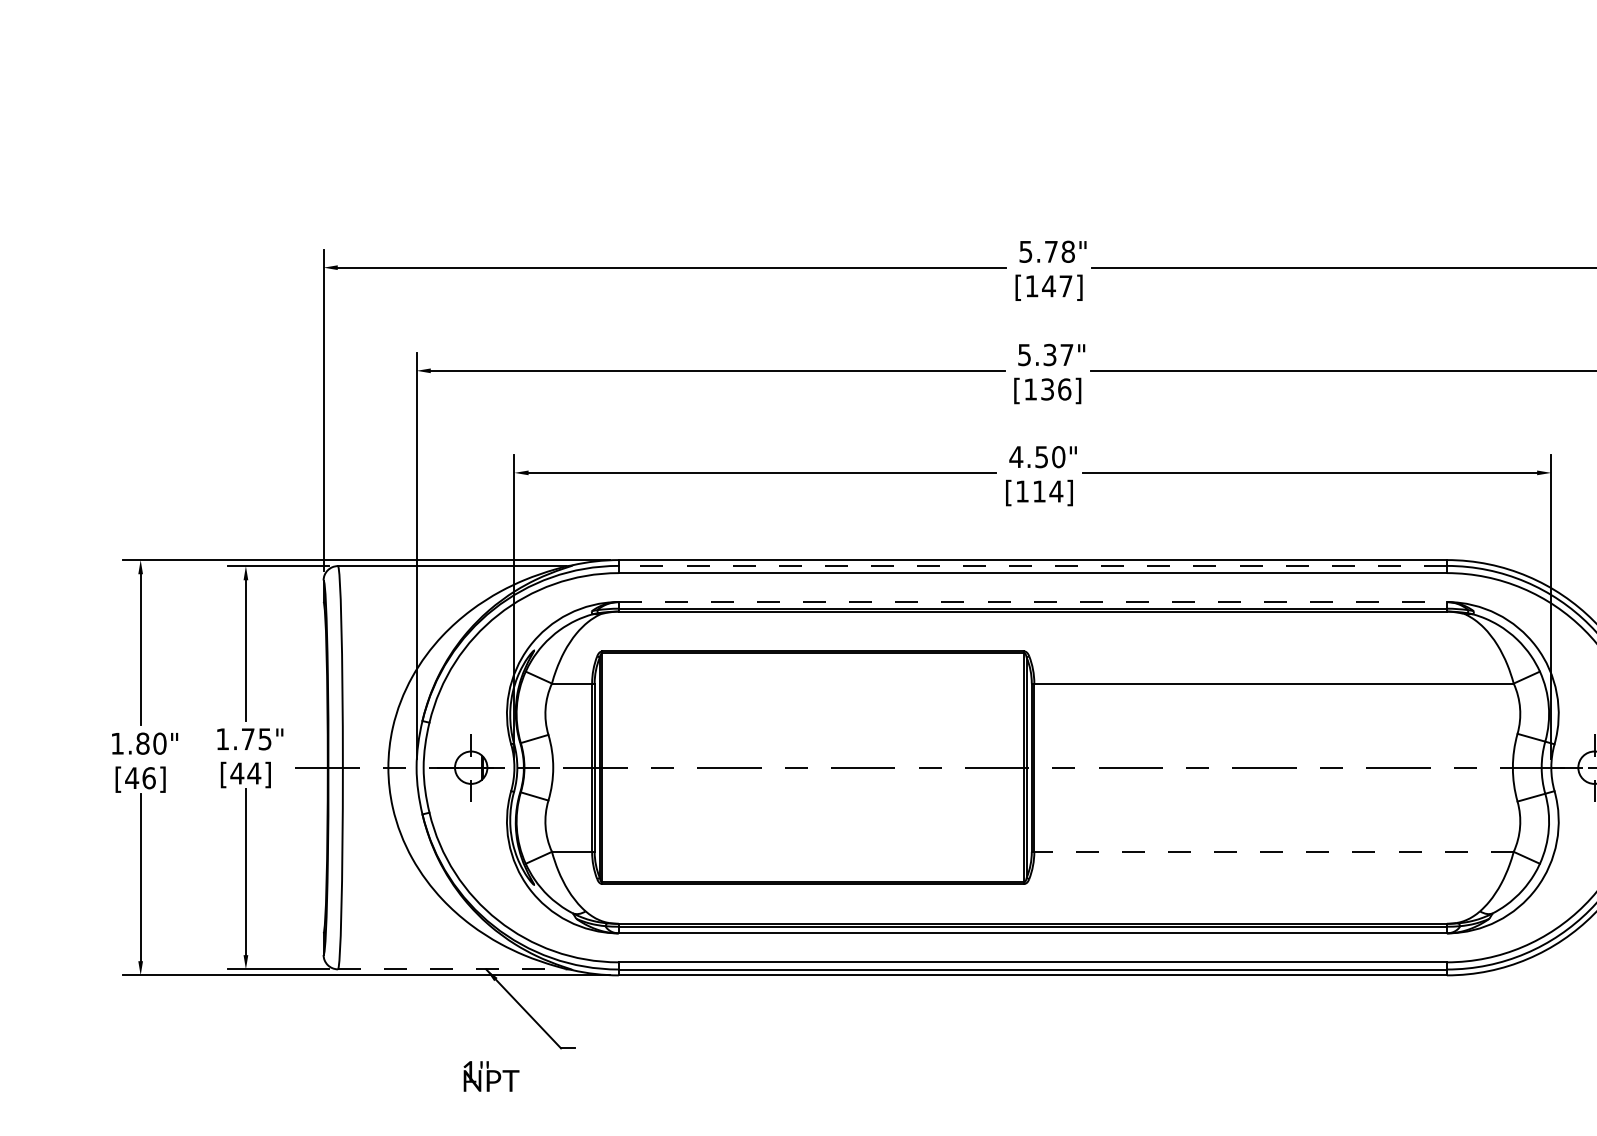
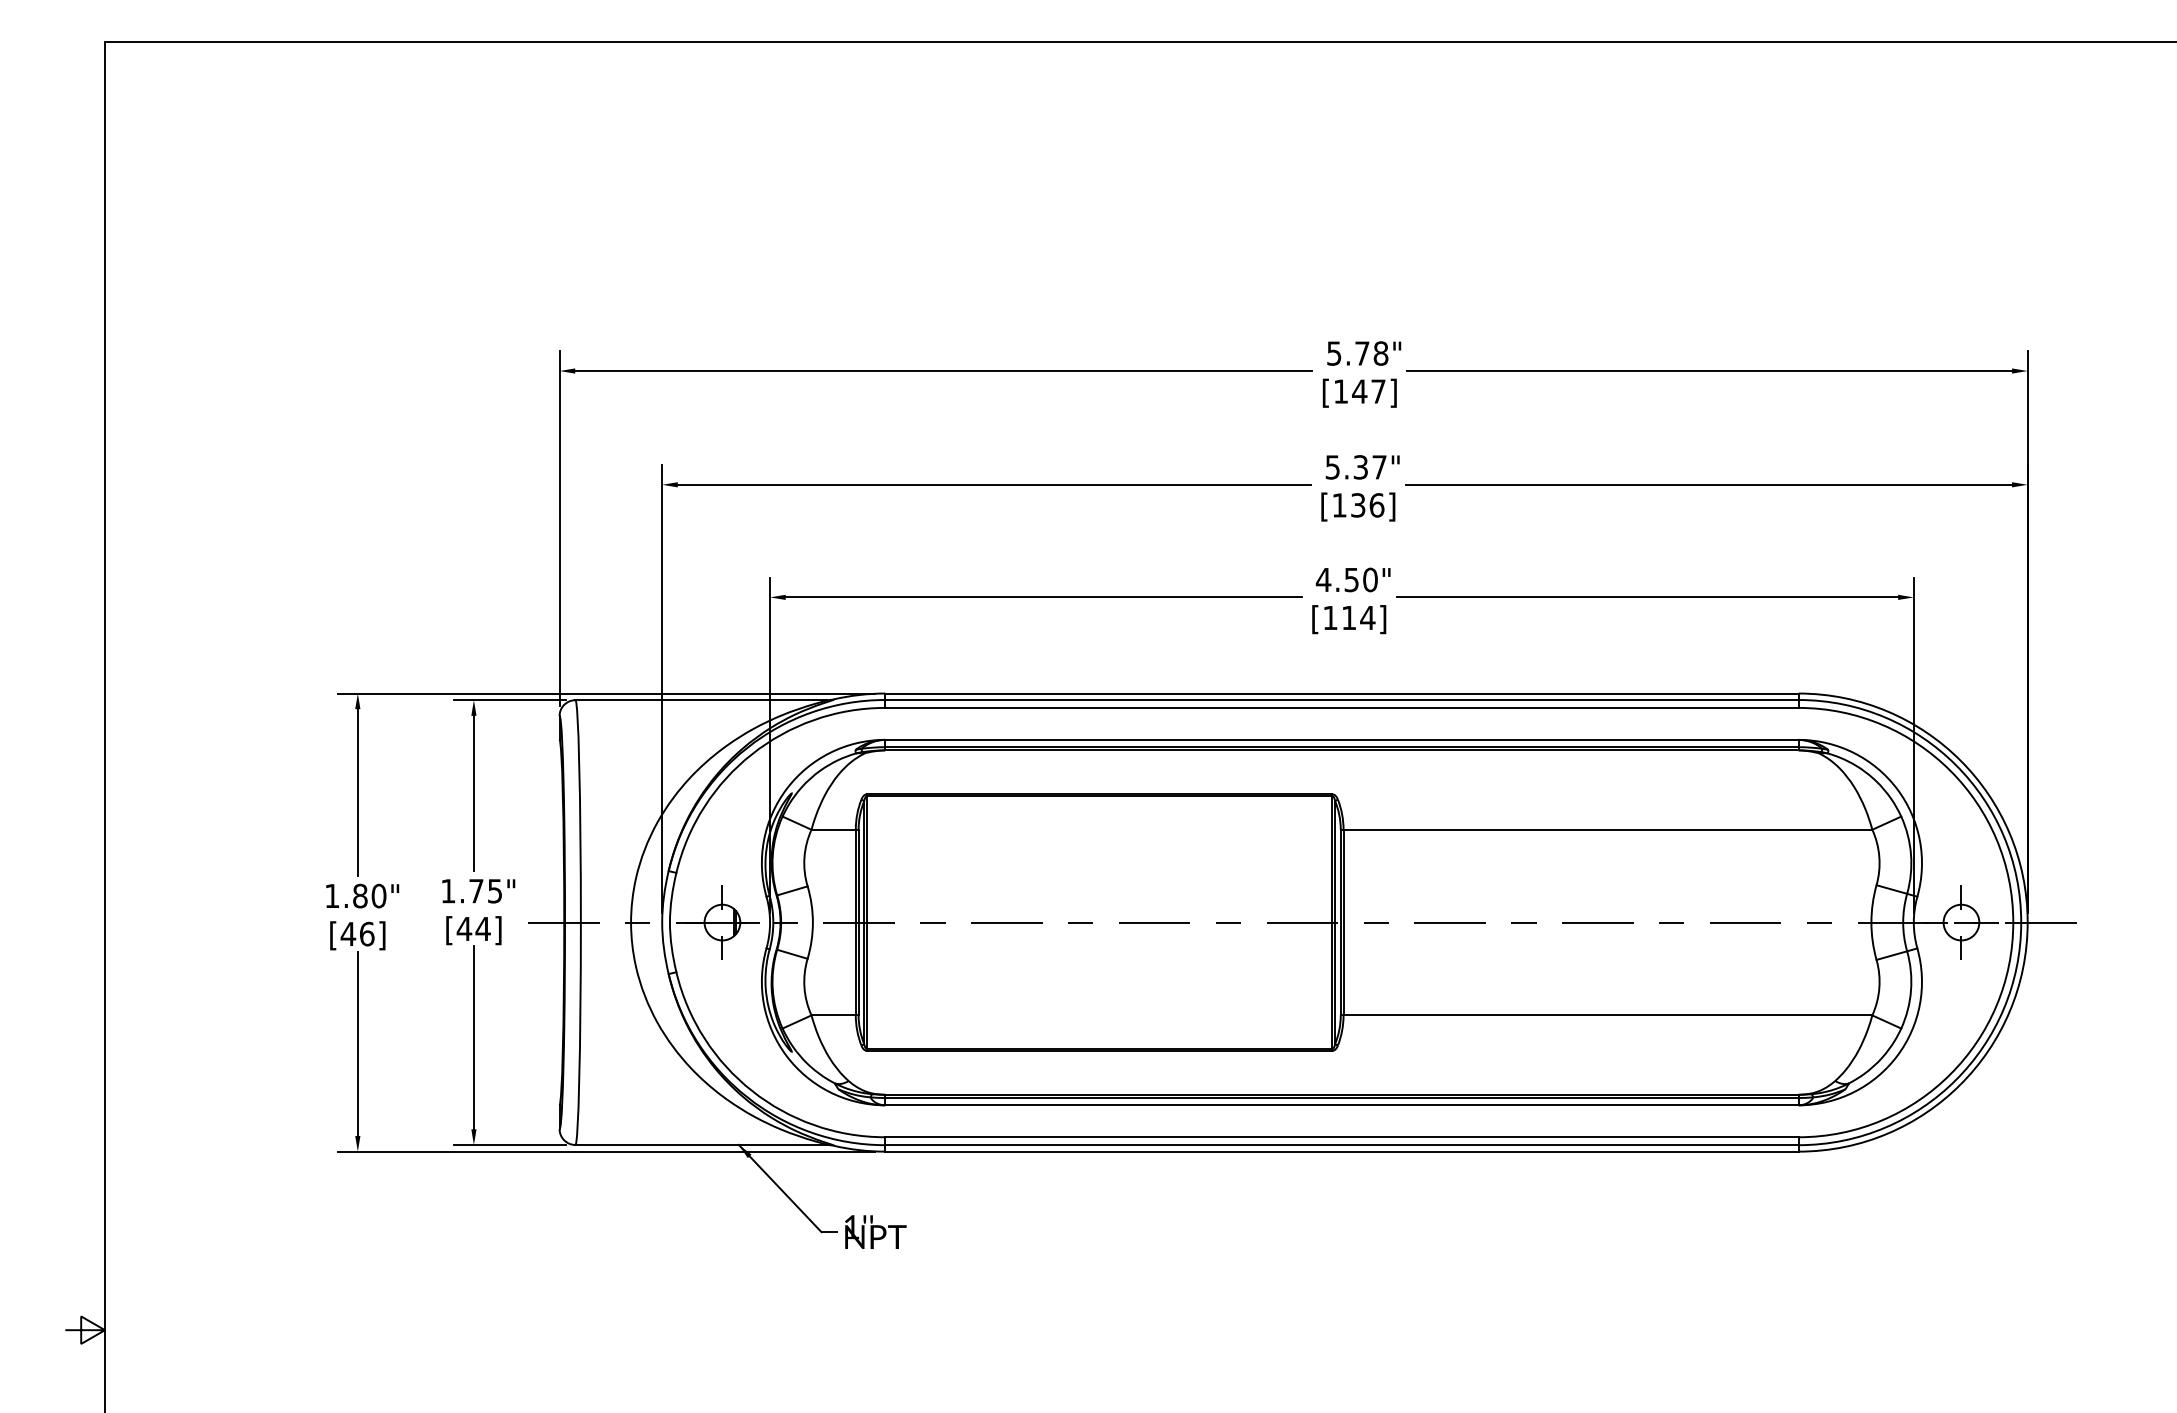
line: (1032, 566) -> (1341, 700), dashed -> solid
line: (1032, 601) -> (1341, 739), dashed -> solid
line: (1273, 851) -> (1607, 1015), dashed -> solid
line: (452, 968) -> (701, 1144), dashed -> solid
text: (491, 1075) -> (875, 1231), moved

